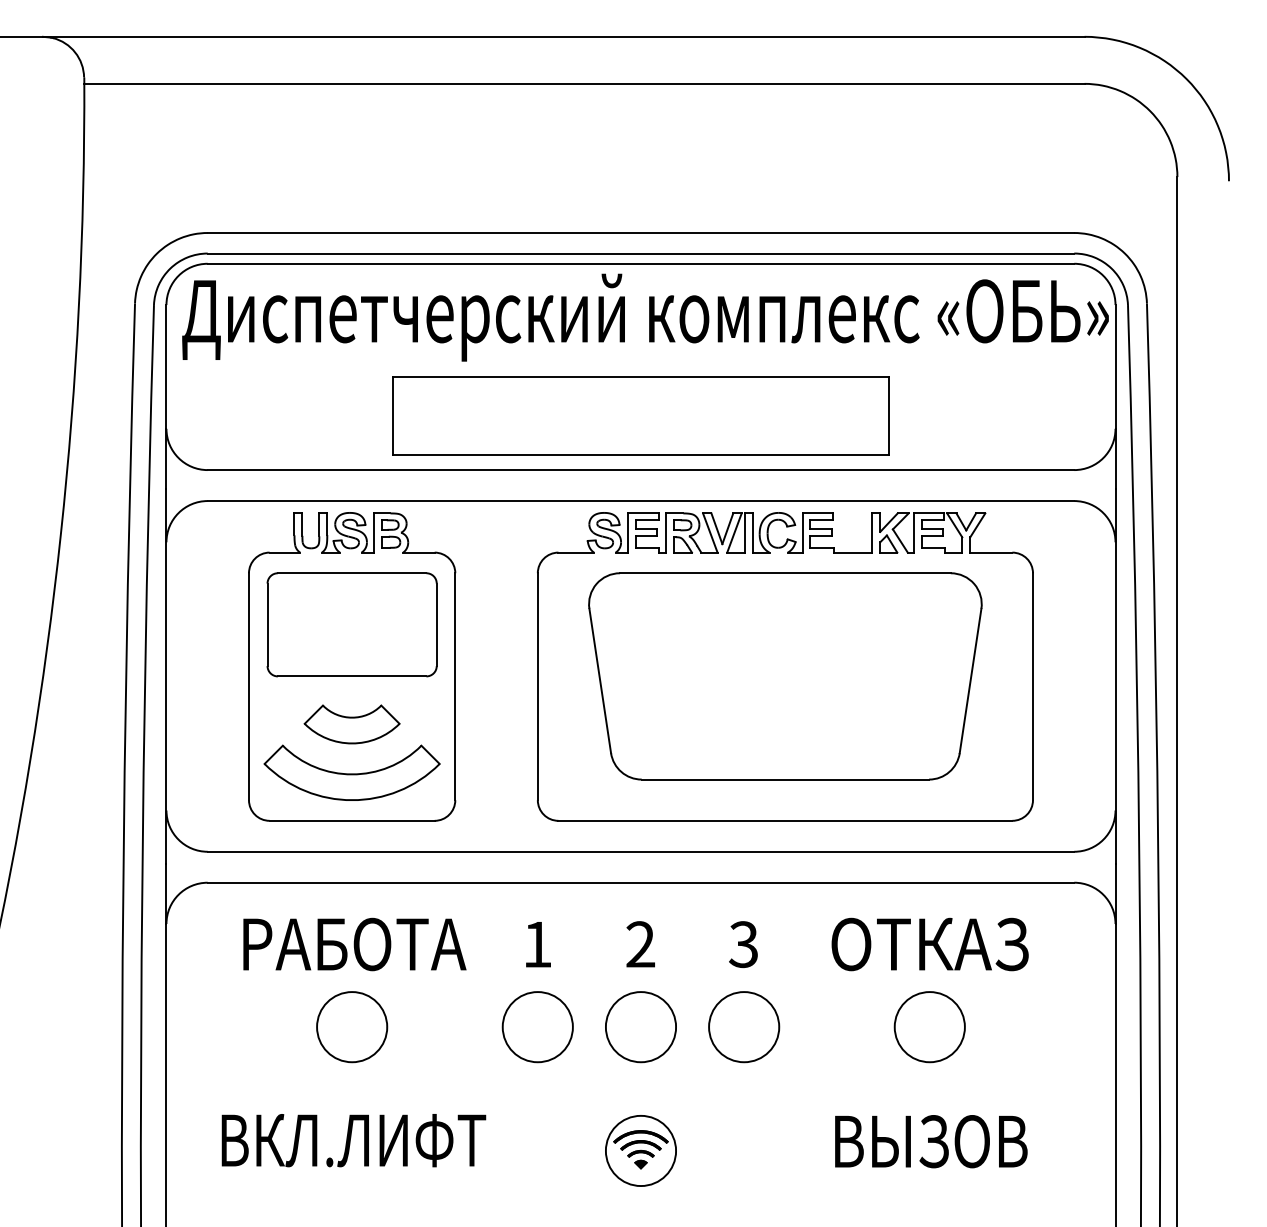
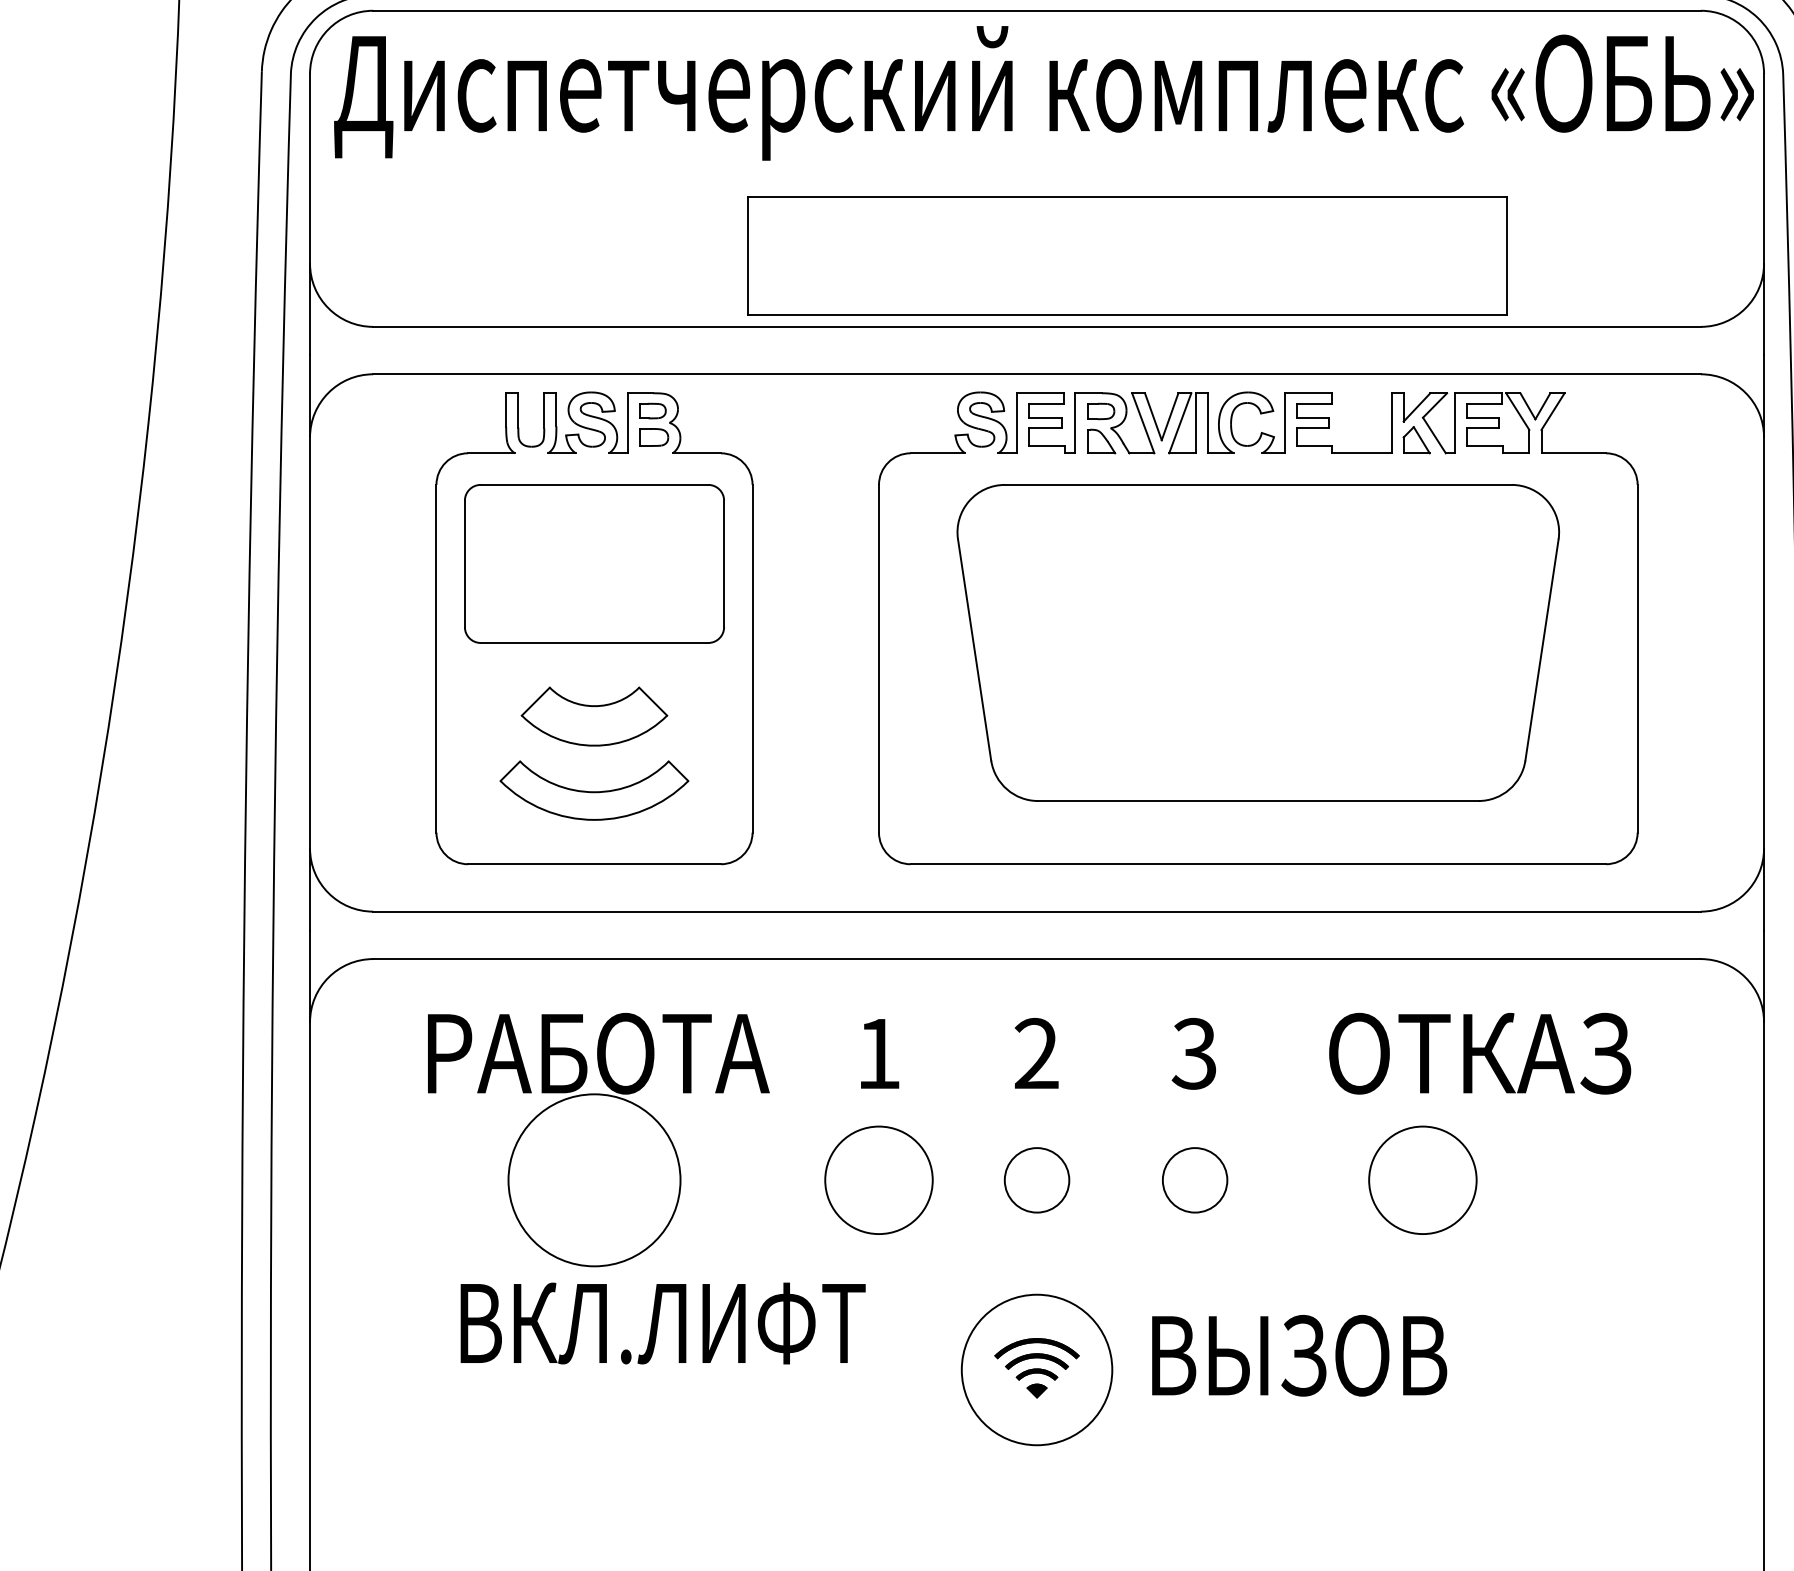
part: (640, 415) -> (1126, 255), moved
part: (351, 772) -> (593, 790), size x0.7
circle: (352, 1027) -> (595, 1180), size x1.6
circle: (640, 1027) -> (1036, 1180), size x0.6
circle: (744, 1027) -> (1195, 1180), size x0.6
circle: (929, 1027) -> (1422, 1180), moved
text: (353, 1140) -> (662, 1323), moved
text: (931, 1141) -> (1299, 1355), moved
circle: (640, 1150) -> (1036, 1369), size x1.4

